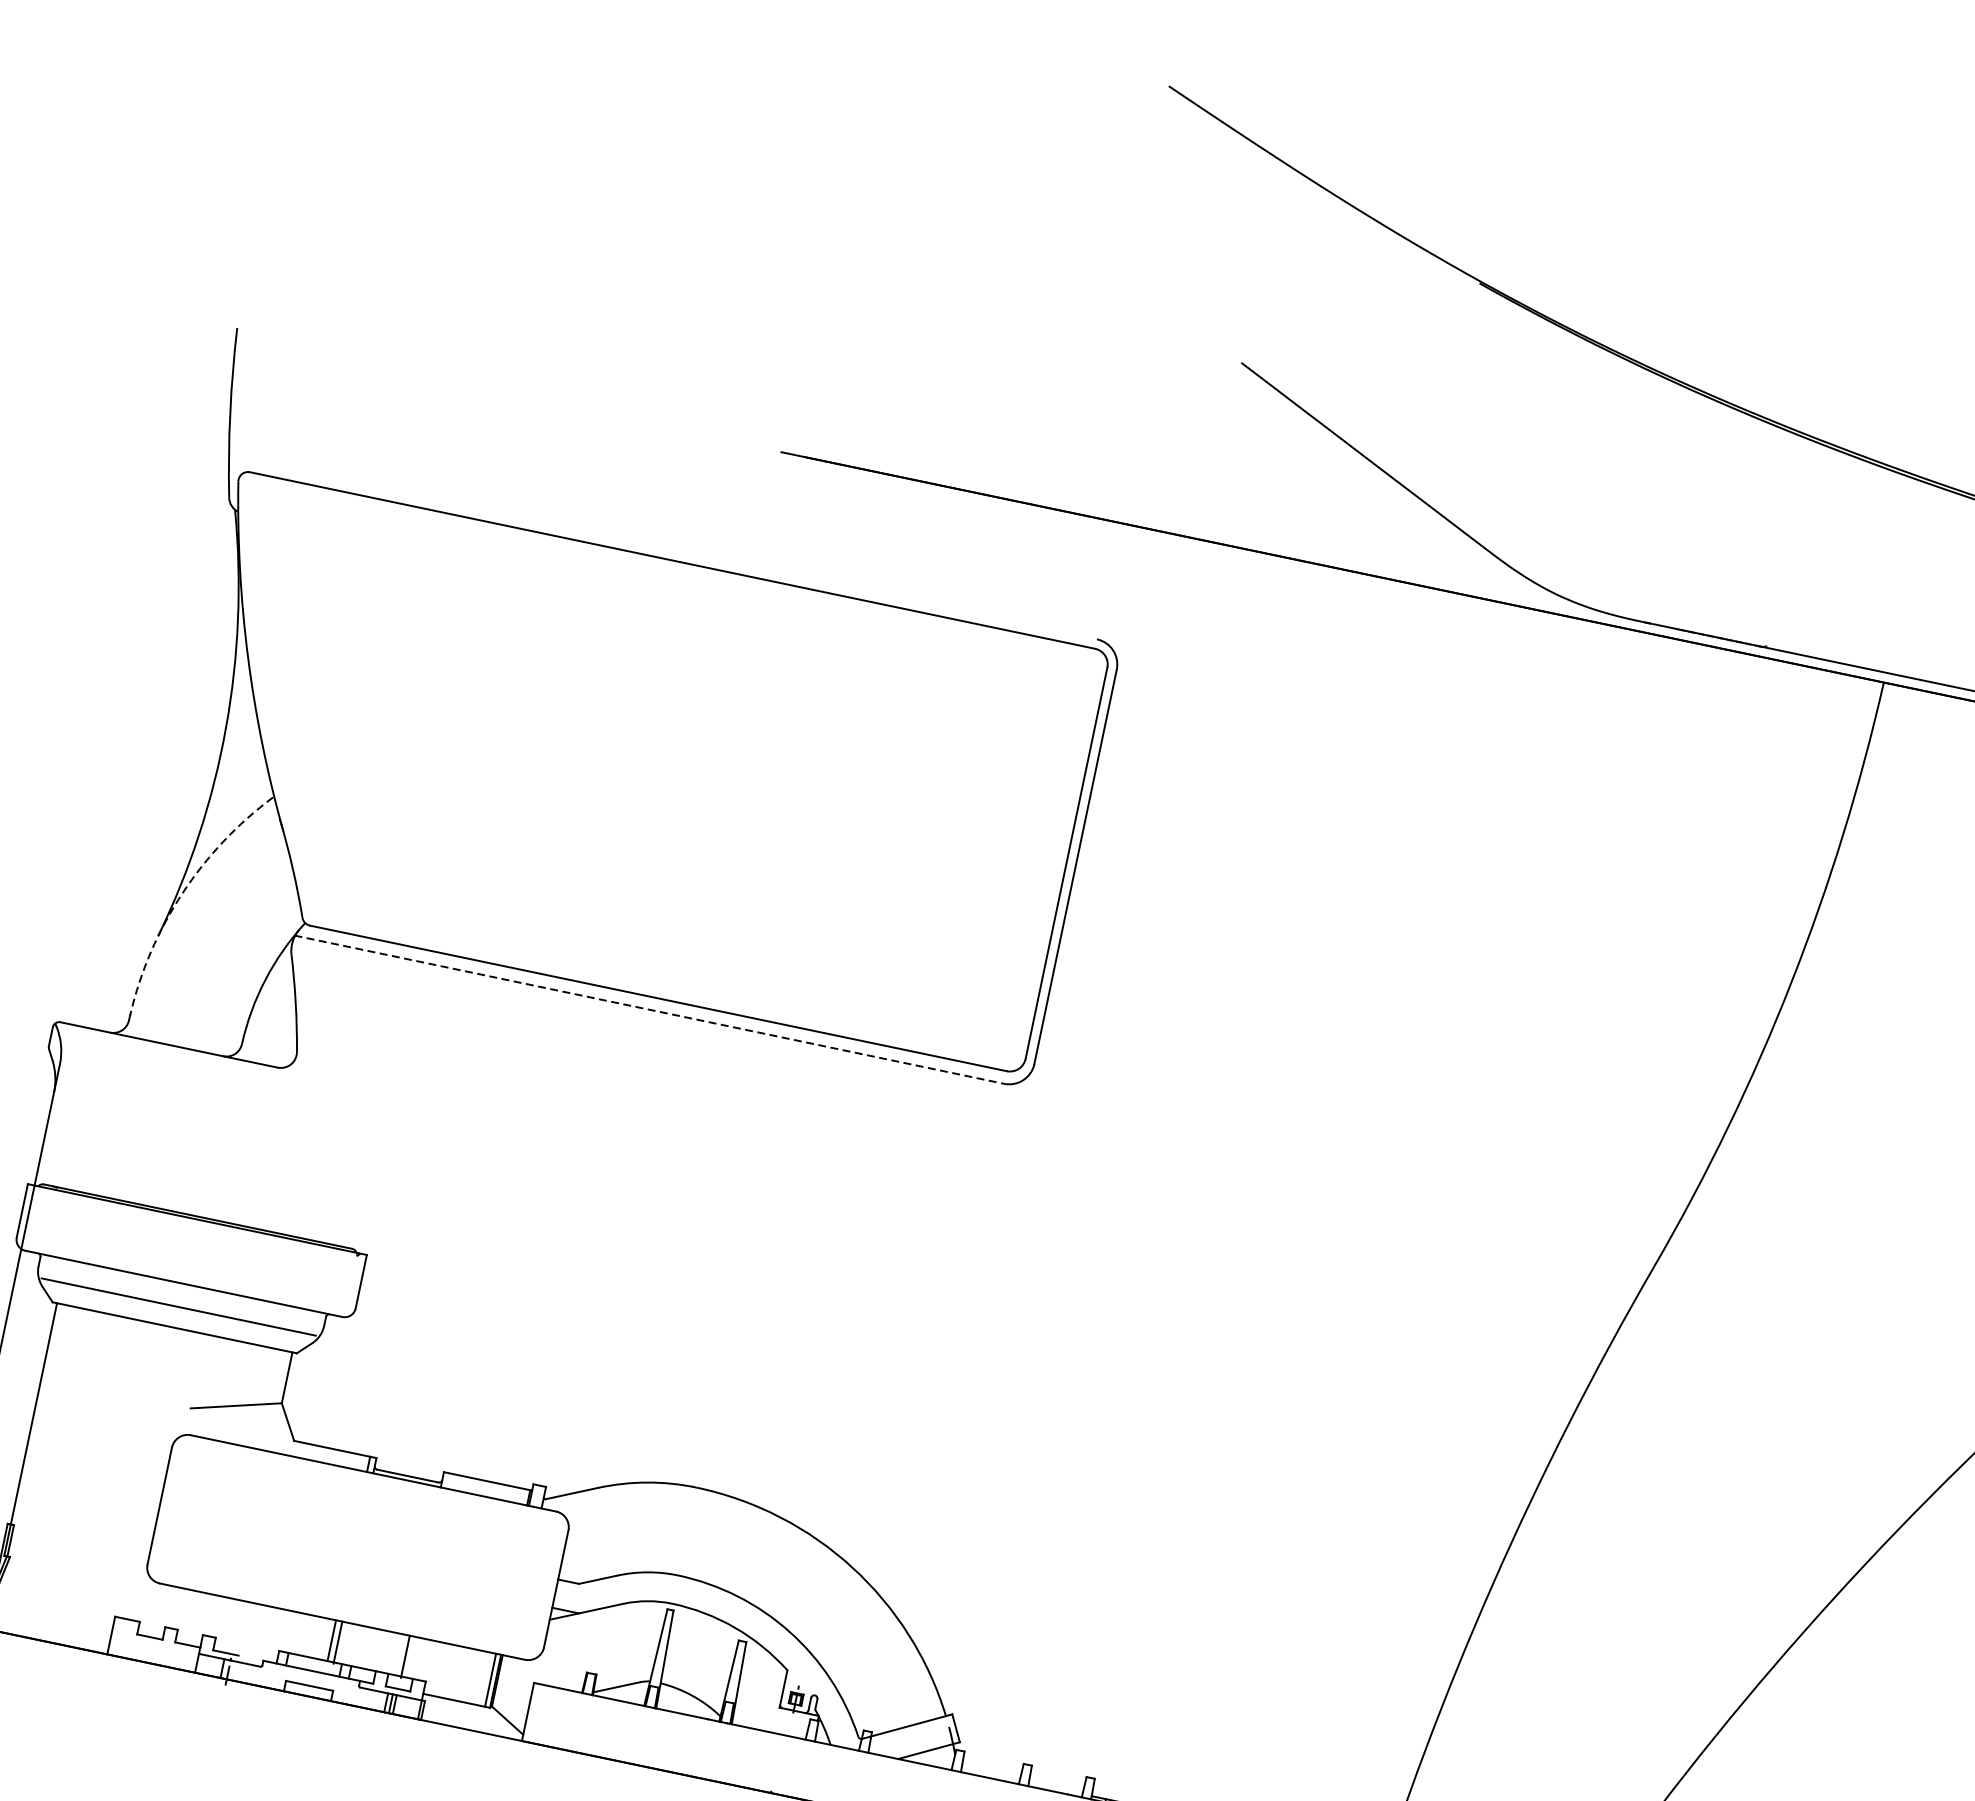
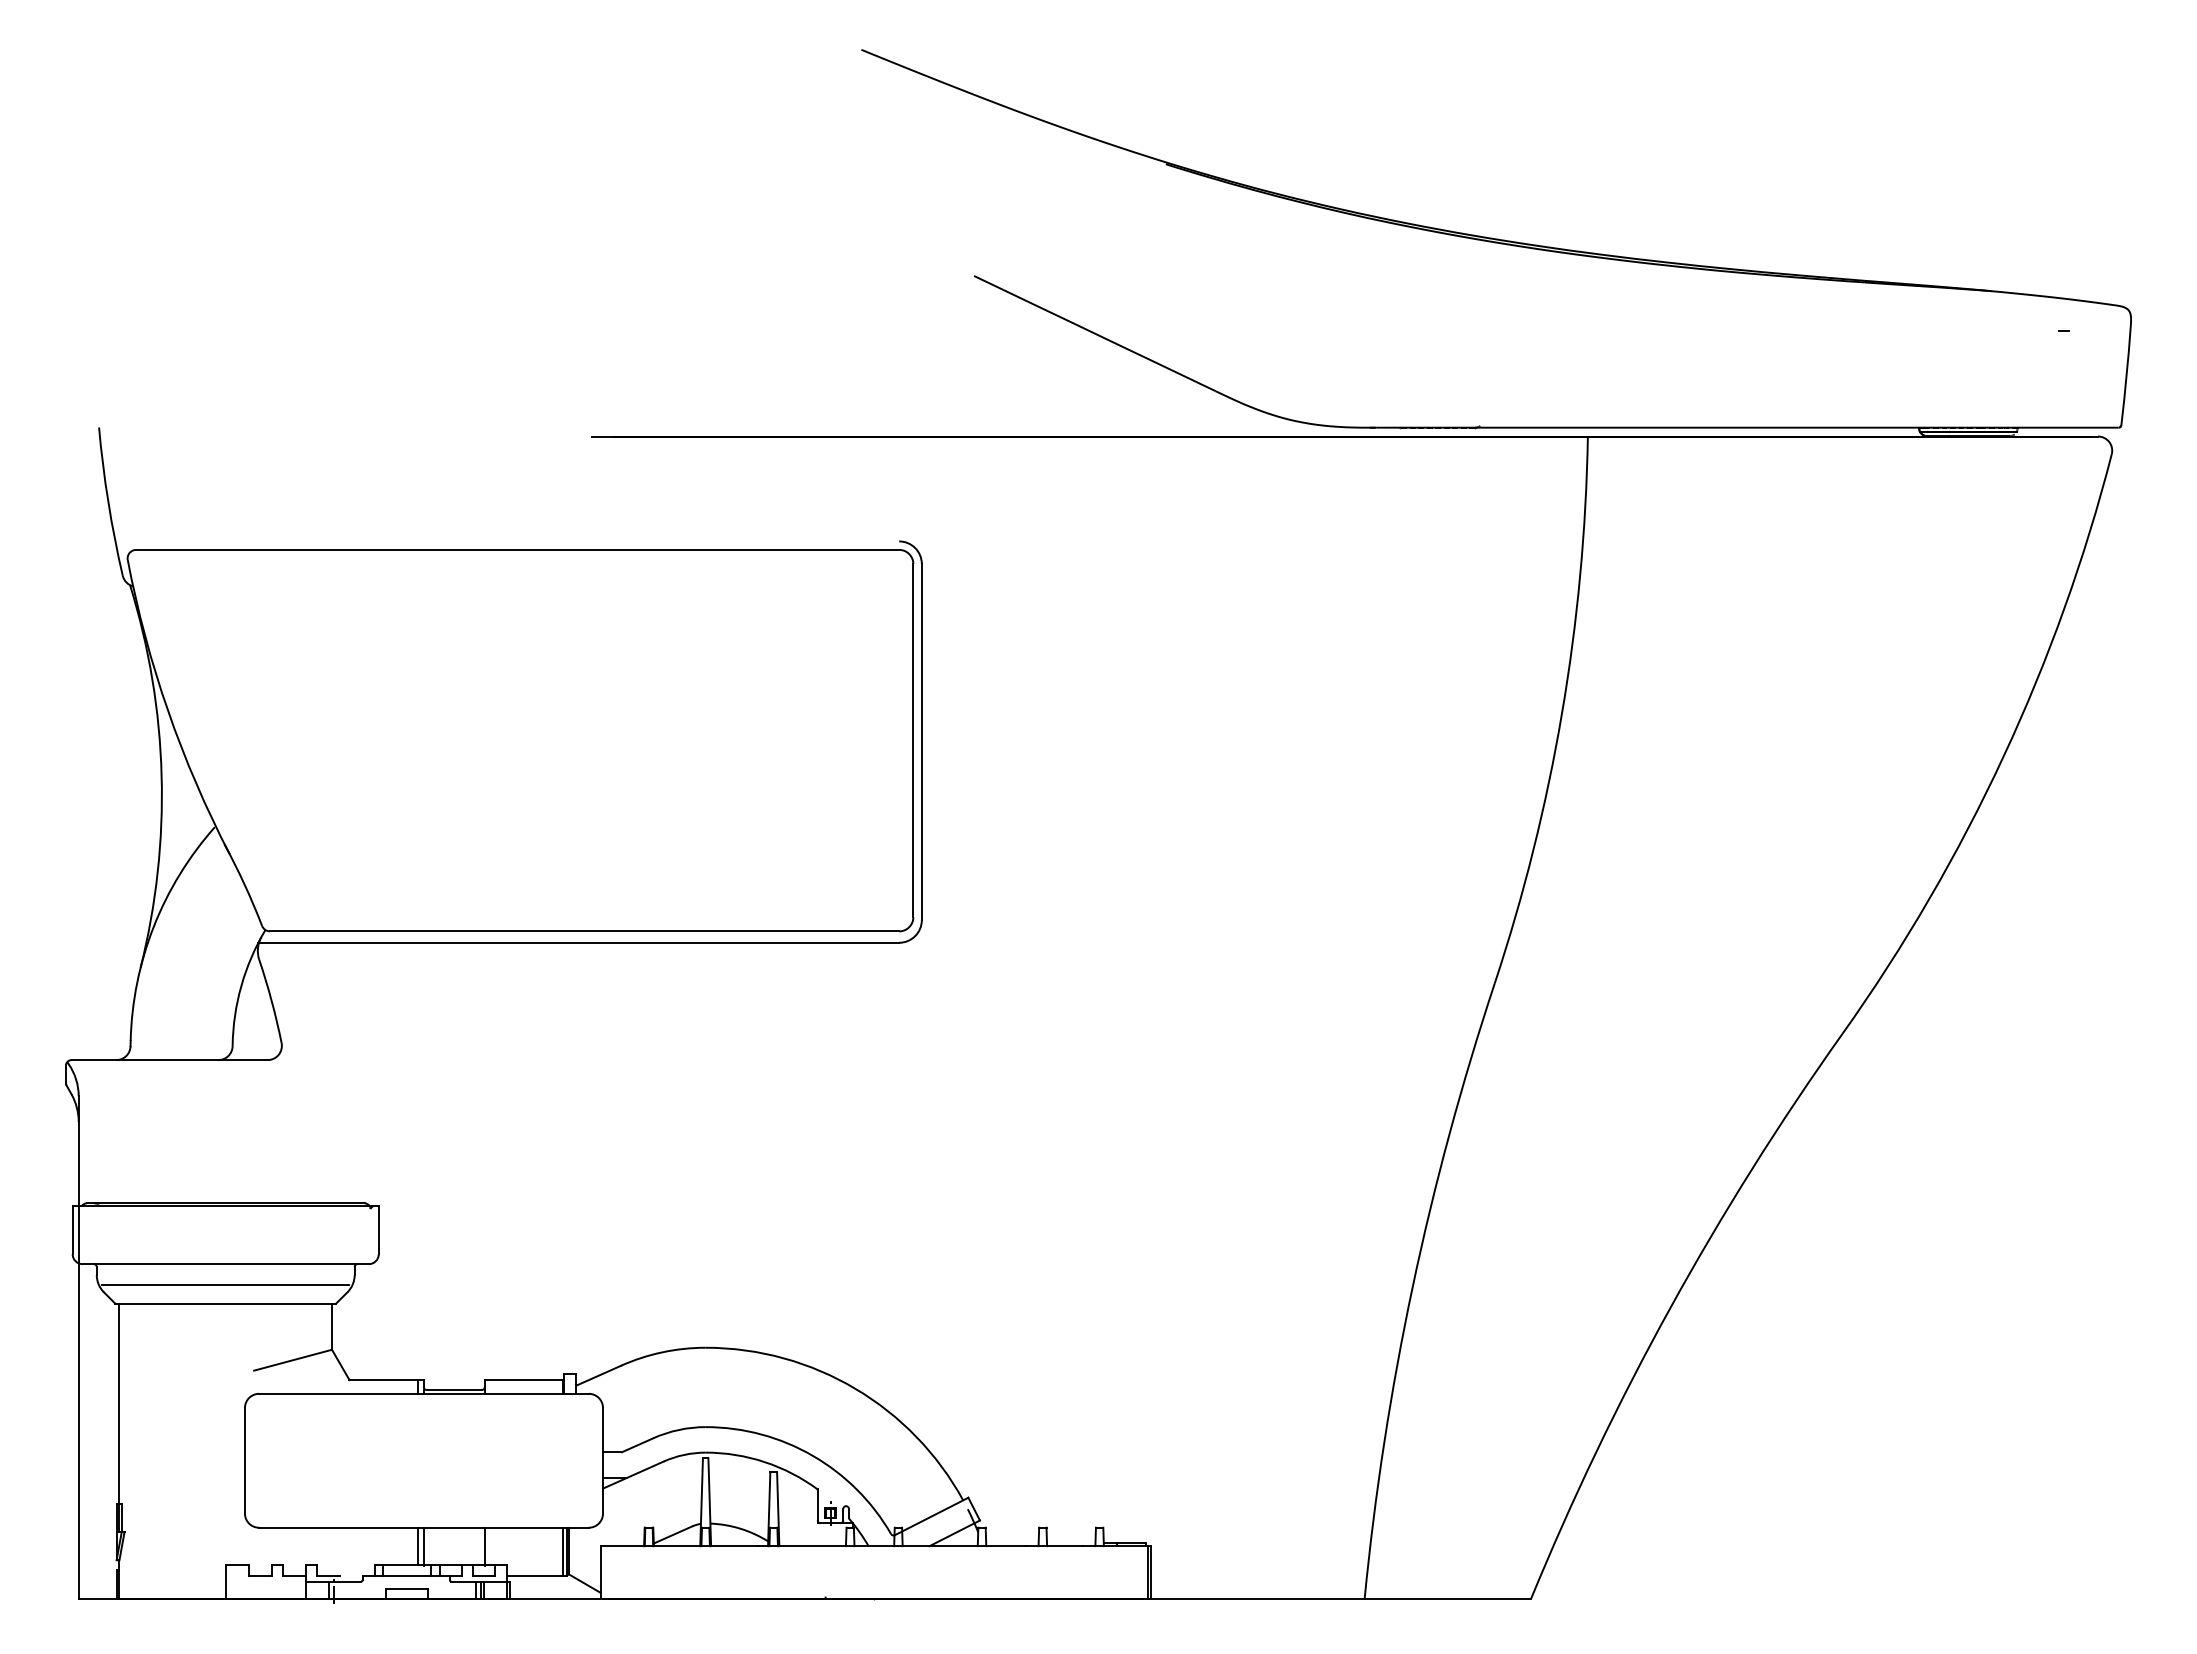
arc: (182, 893) -> (153, 926), dashed -> solid
line: (650, 1009) -> (579, 942), dashed -> solid

